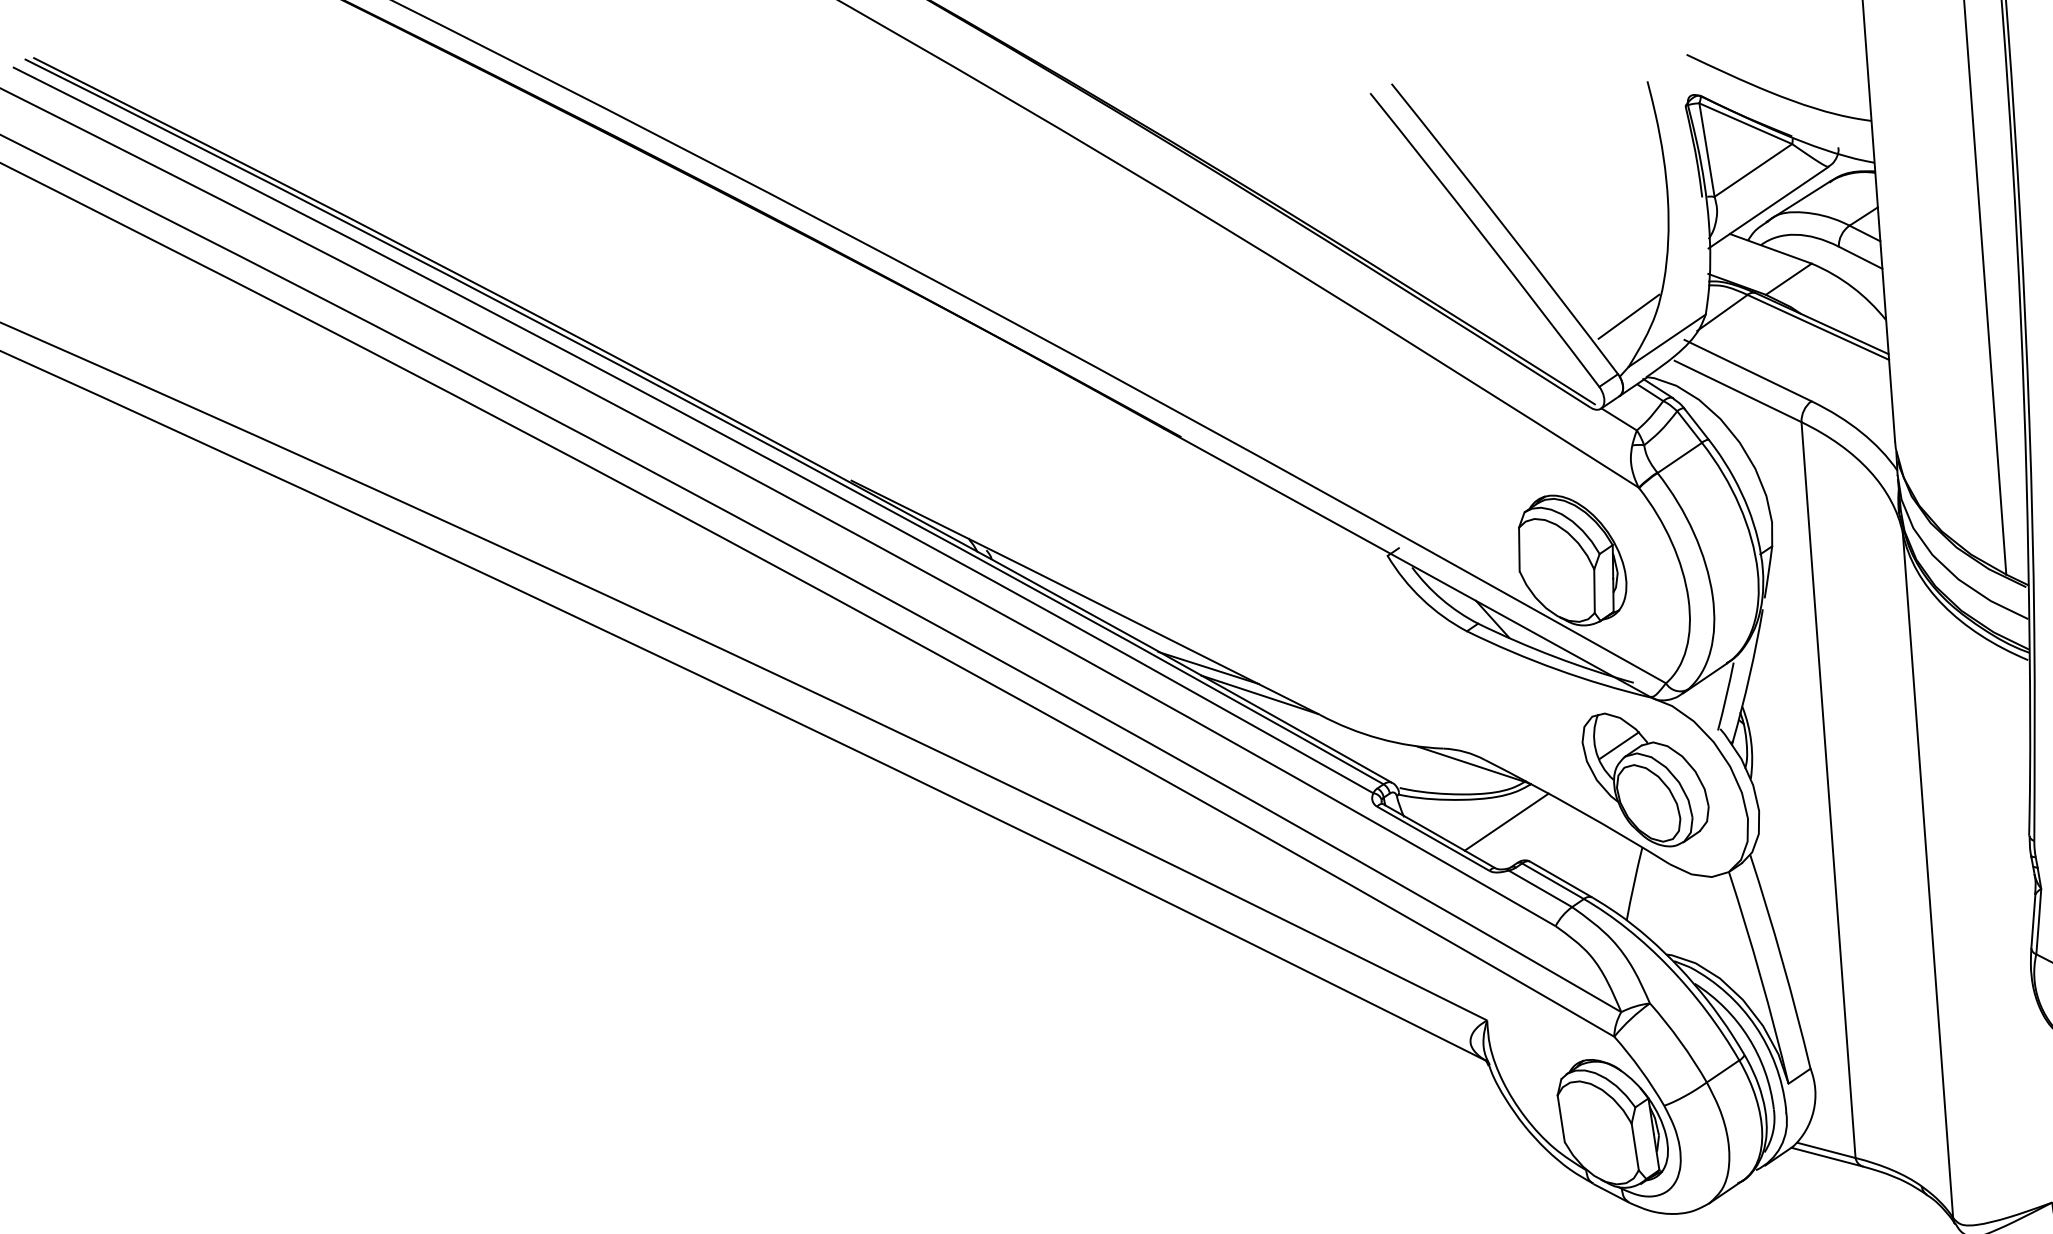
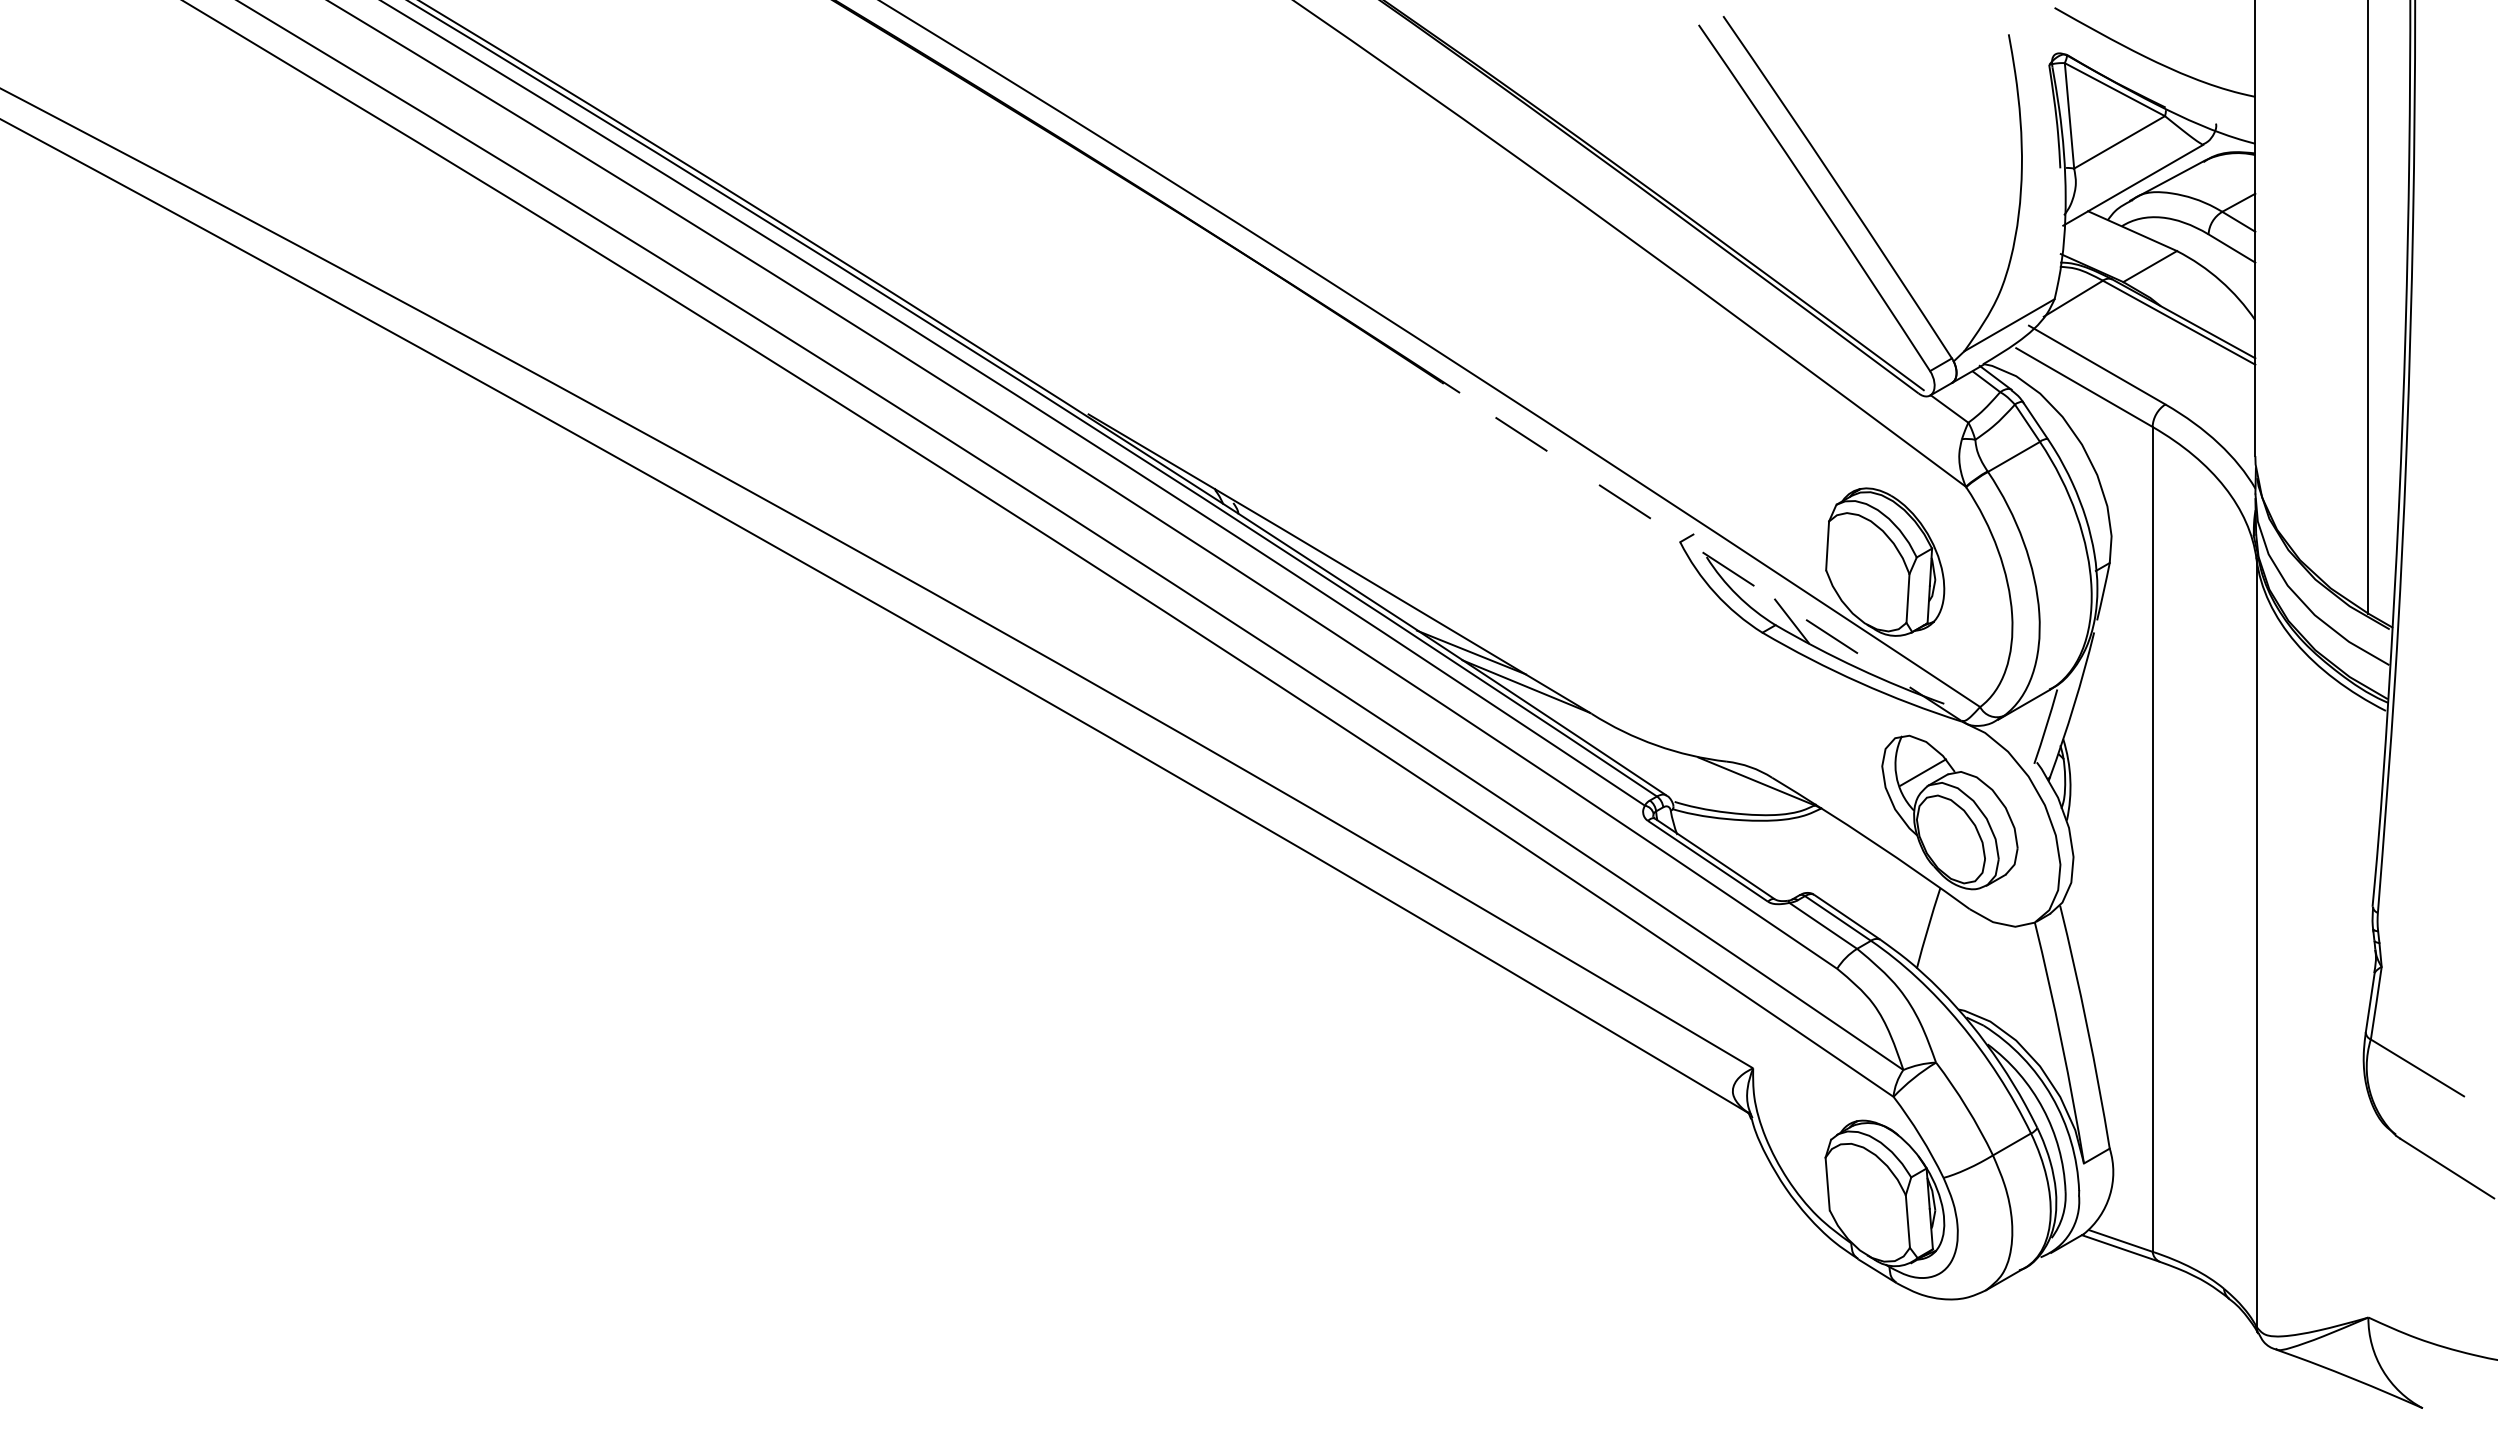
line: (1628, 316) -> (1968, 295), removed
line: (1407, 562) -> (1701, 551), solid -> dashed
line: (1506, 821) -> (1791, 848), removed

